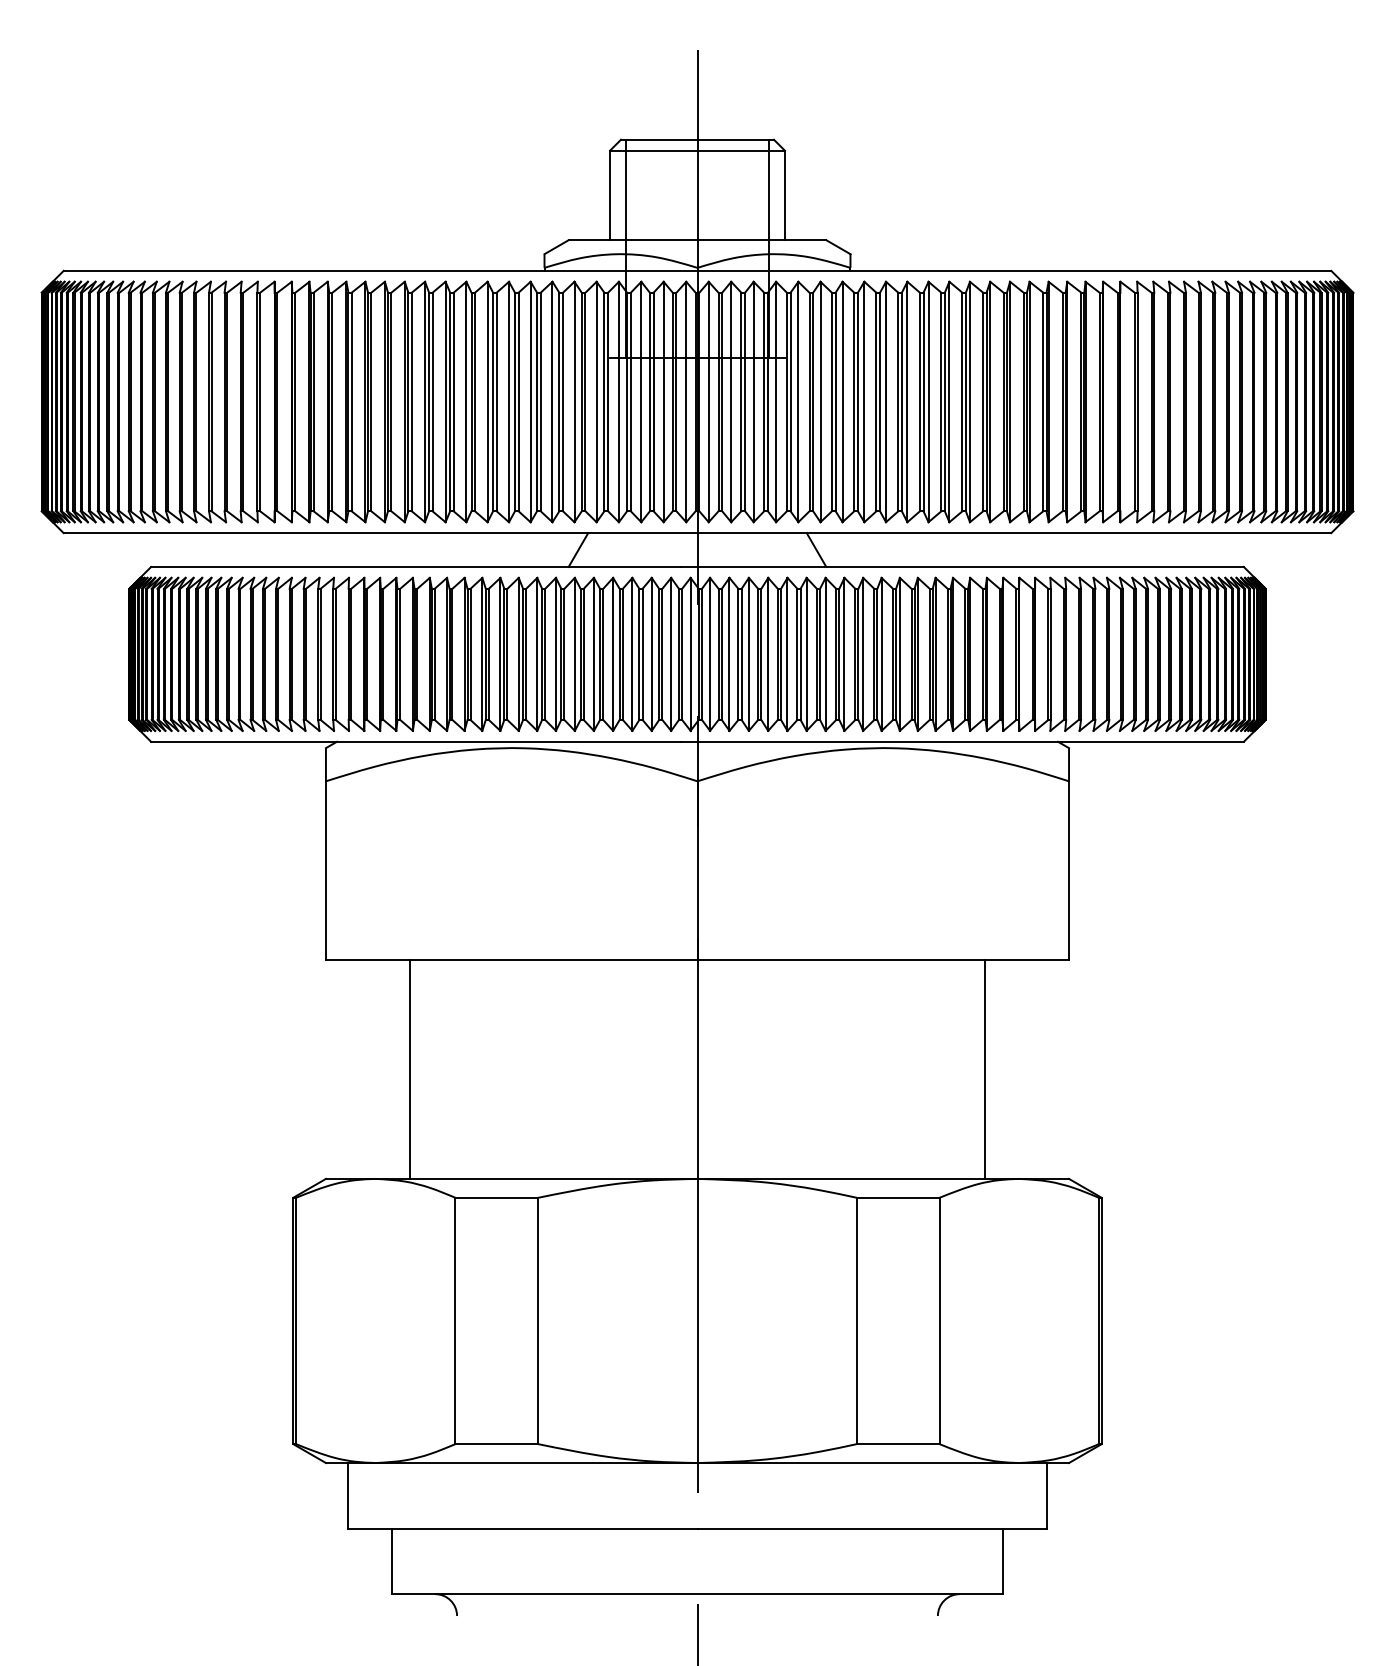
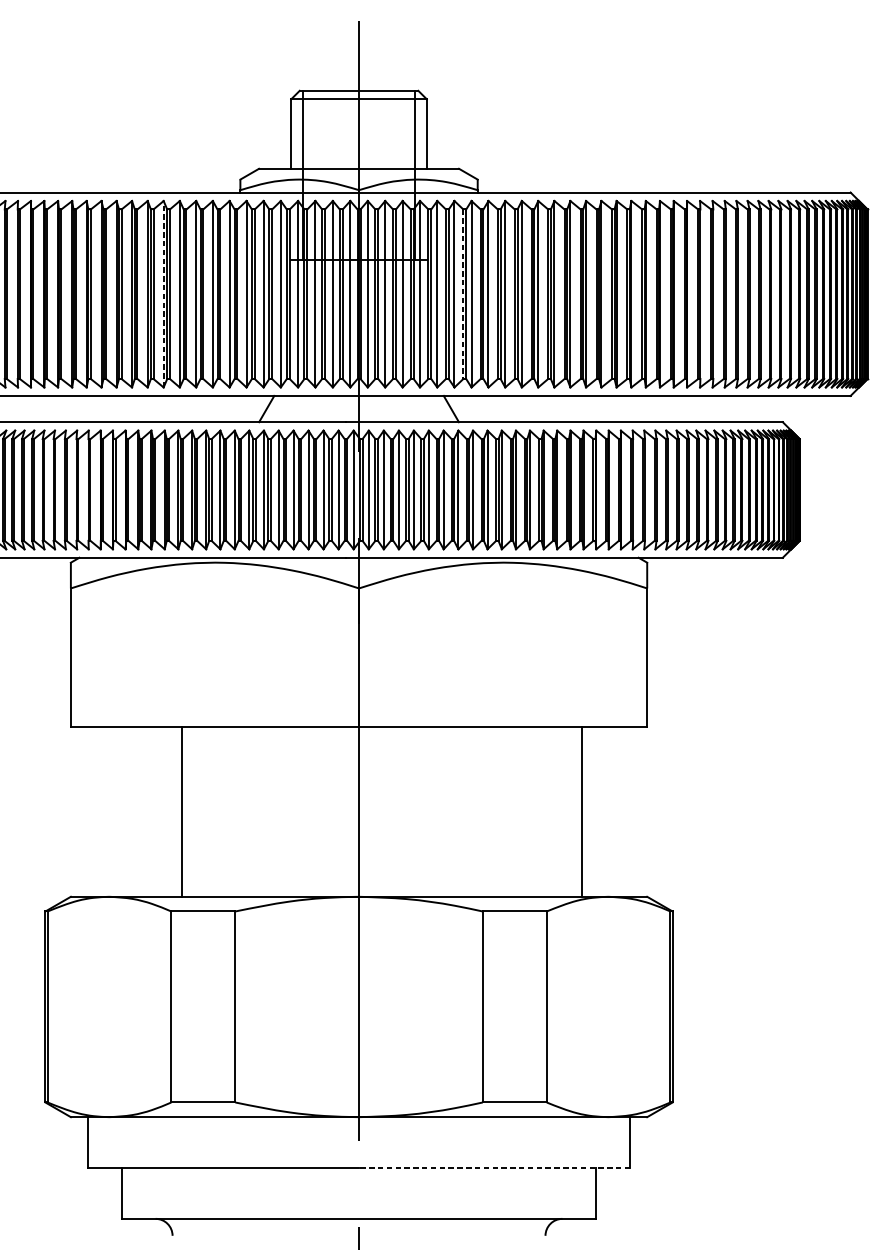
line: (445, 401) -> (163, 293), solid -> dashed
line: (831, 402) -> (462, 294), solid -> dashed
line: (409, 1069) -> (181, 811), moved
line: (872, 1528) -> (494, 1167), solid -> dashed

